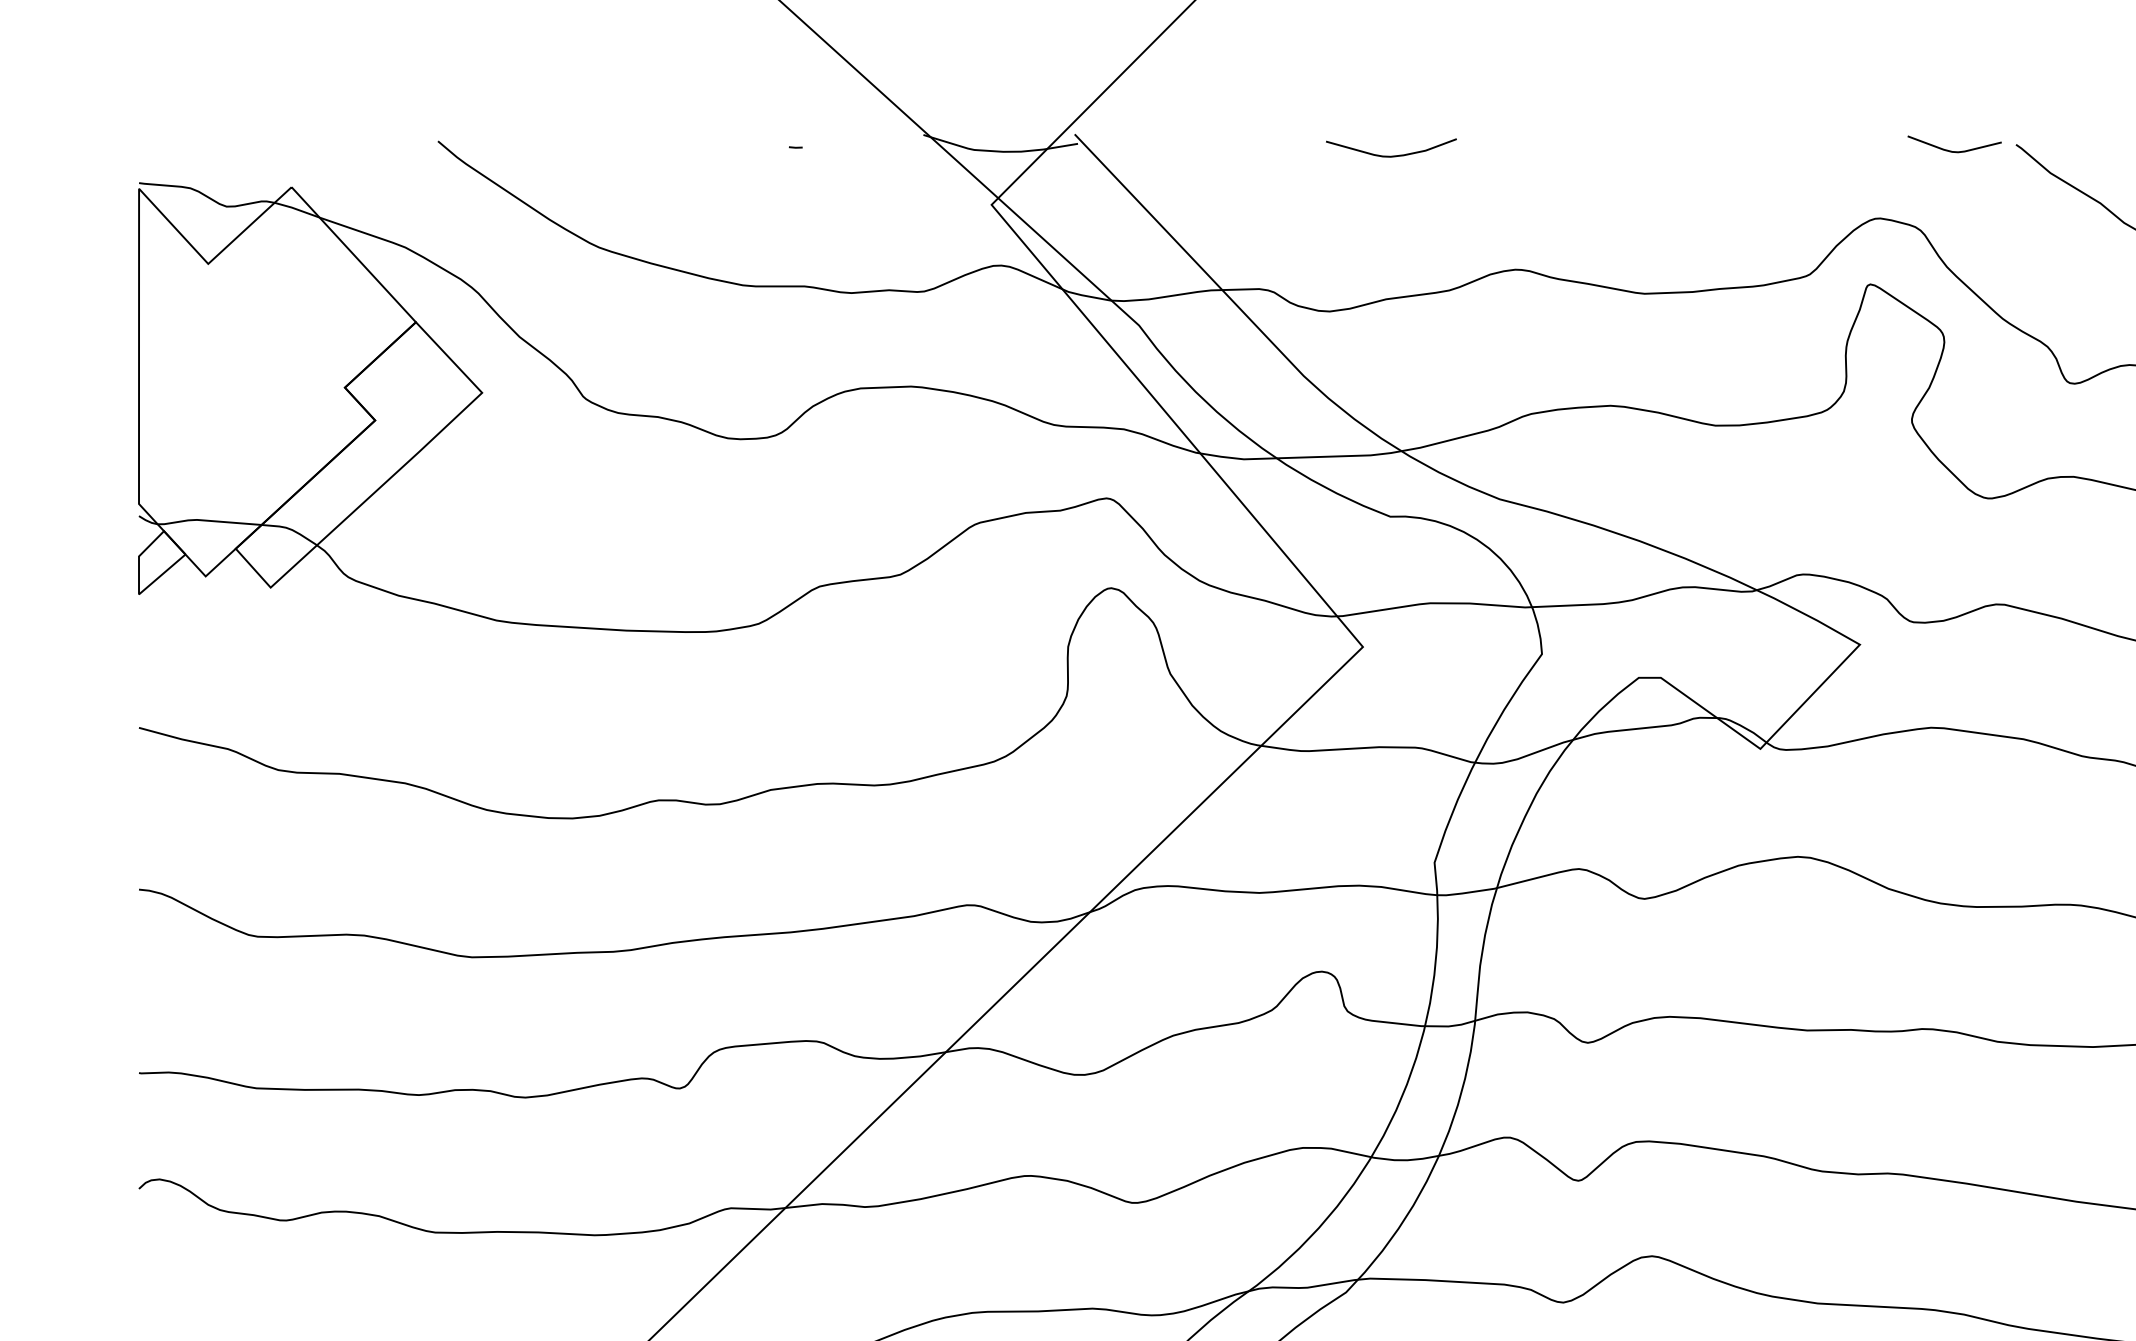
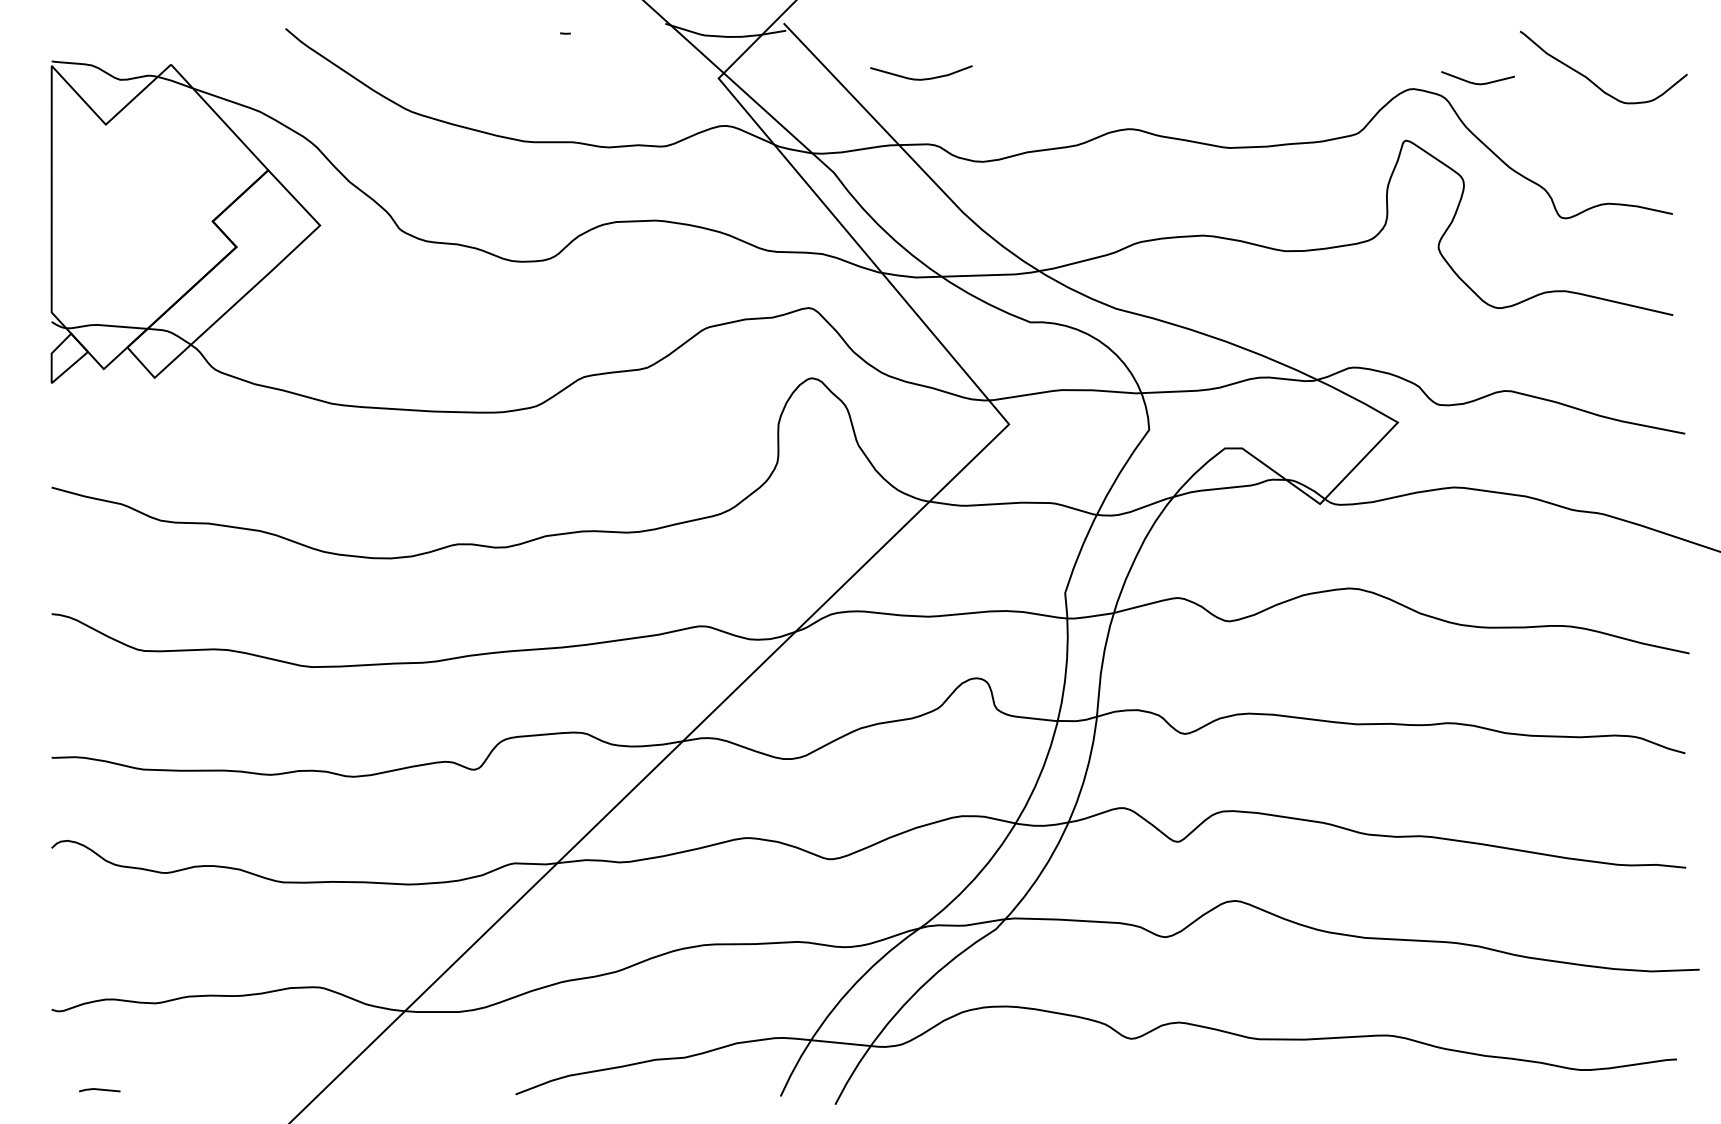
curve: (1951, 149) -> (1475, 82), moved
curve: (1391, 155) -> (921, 78), moved

